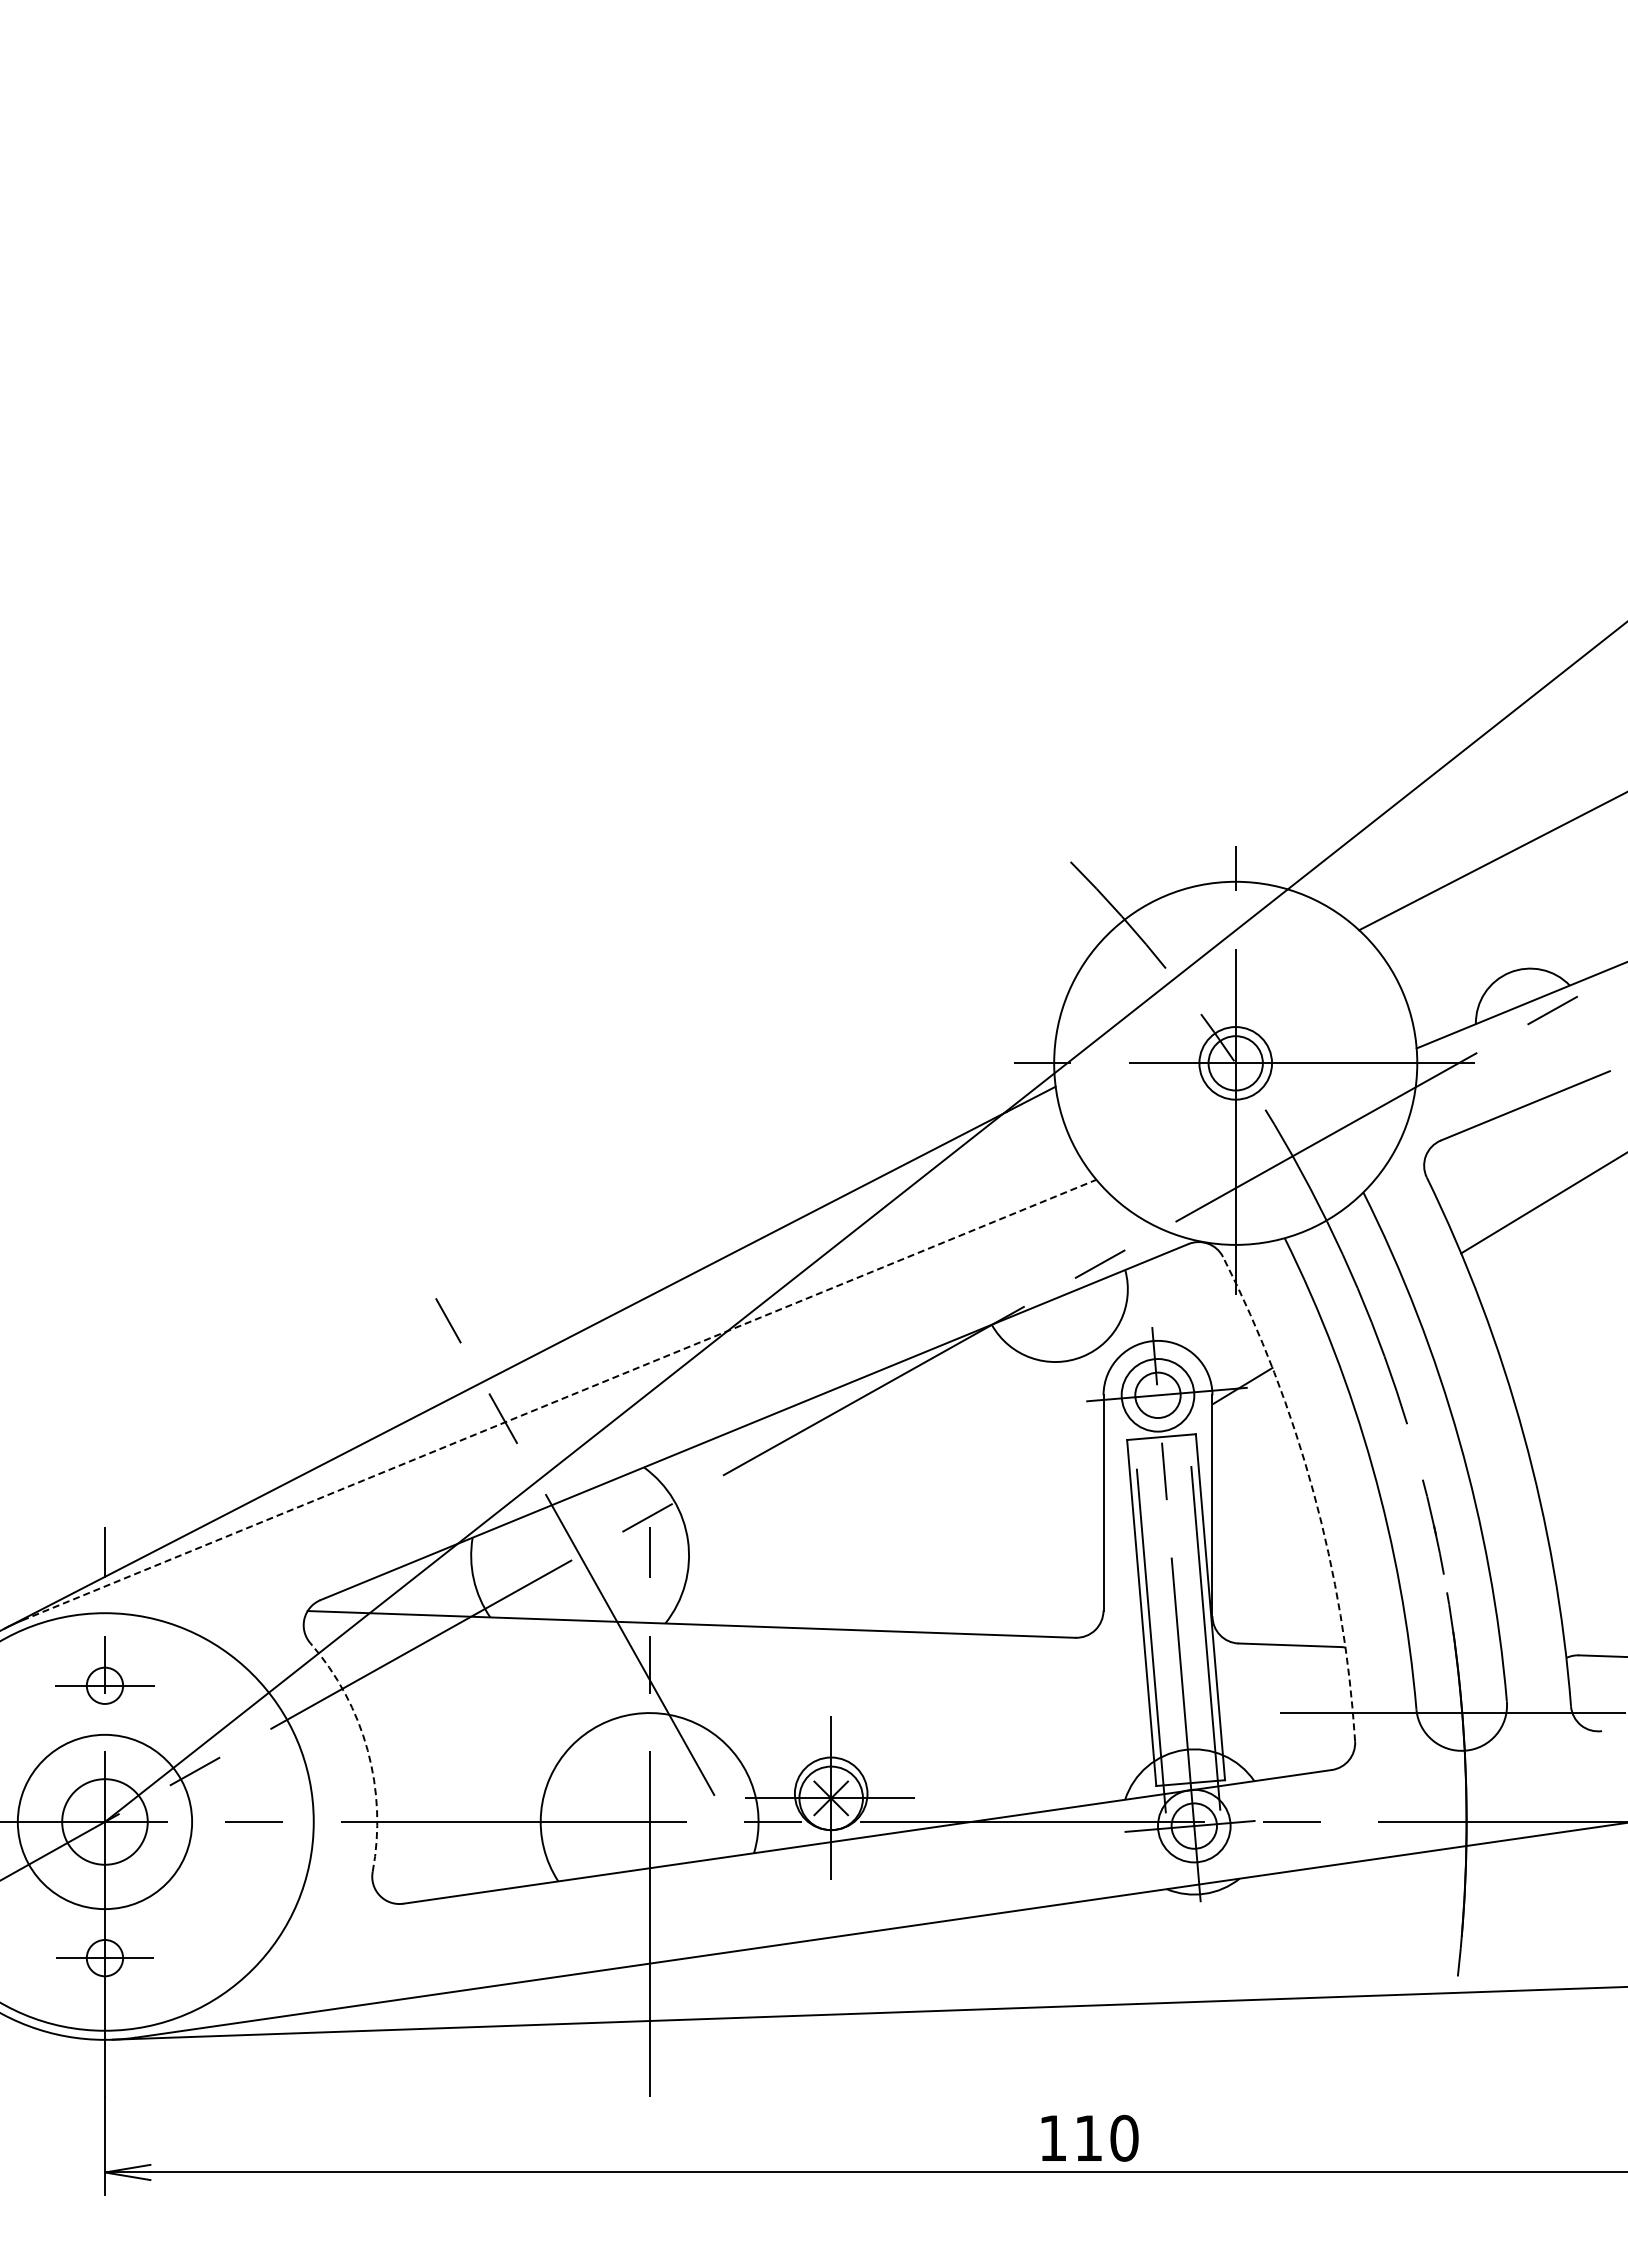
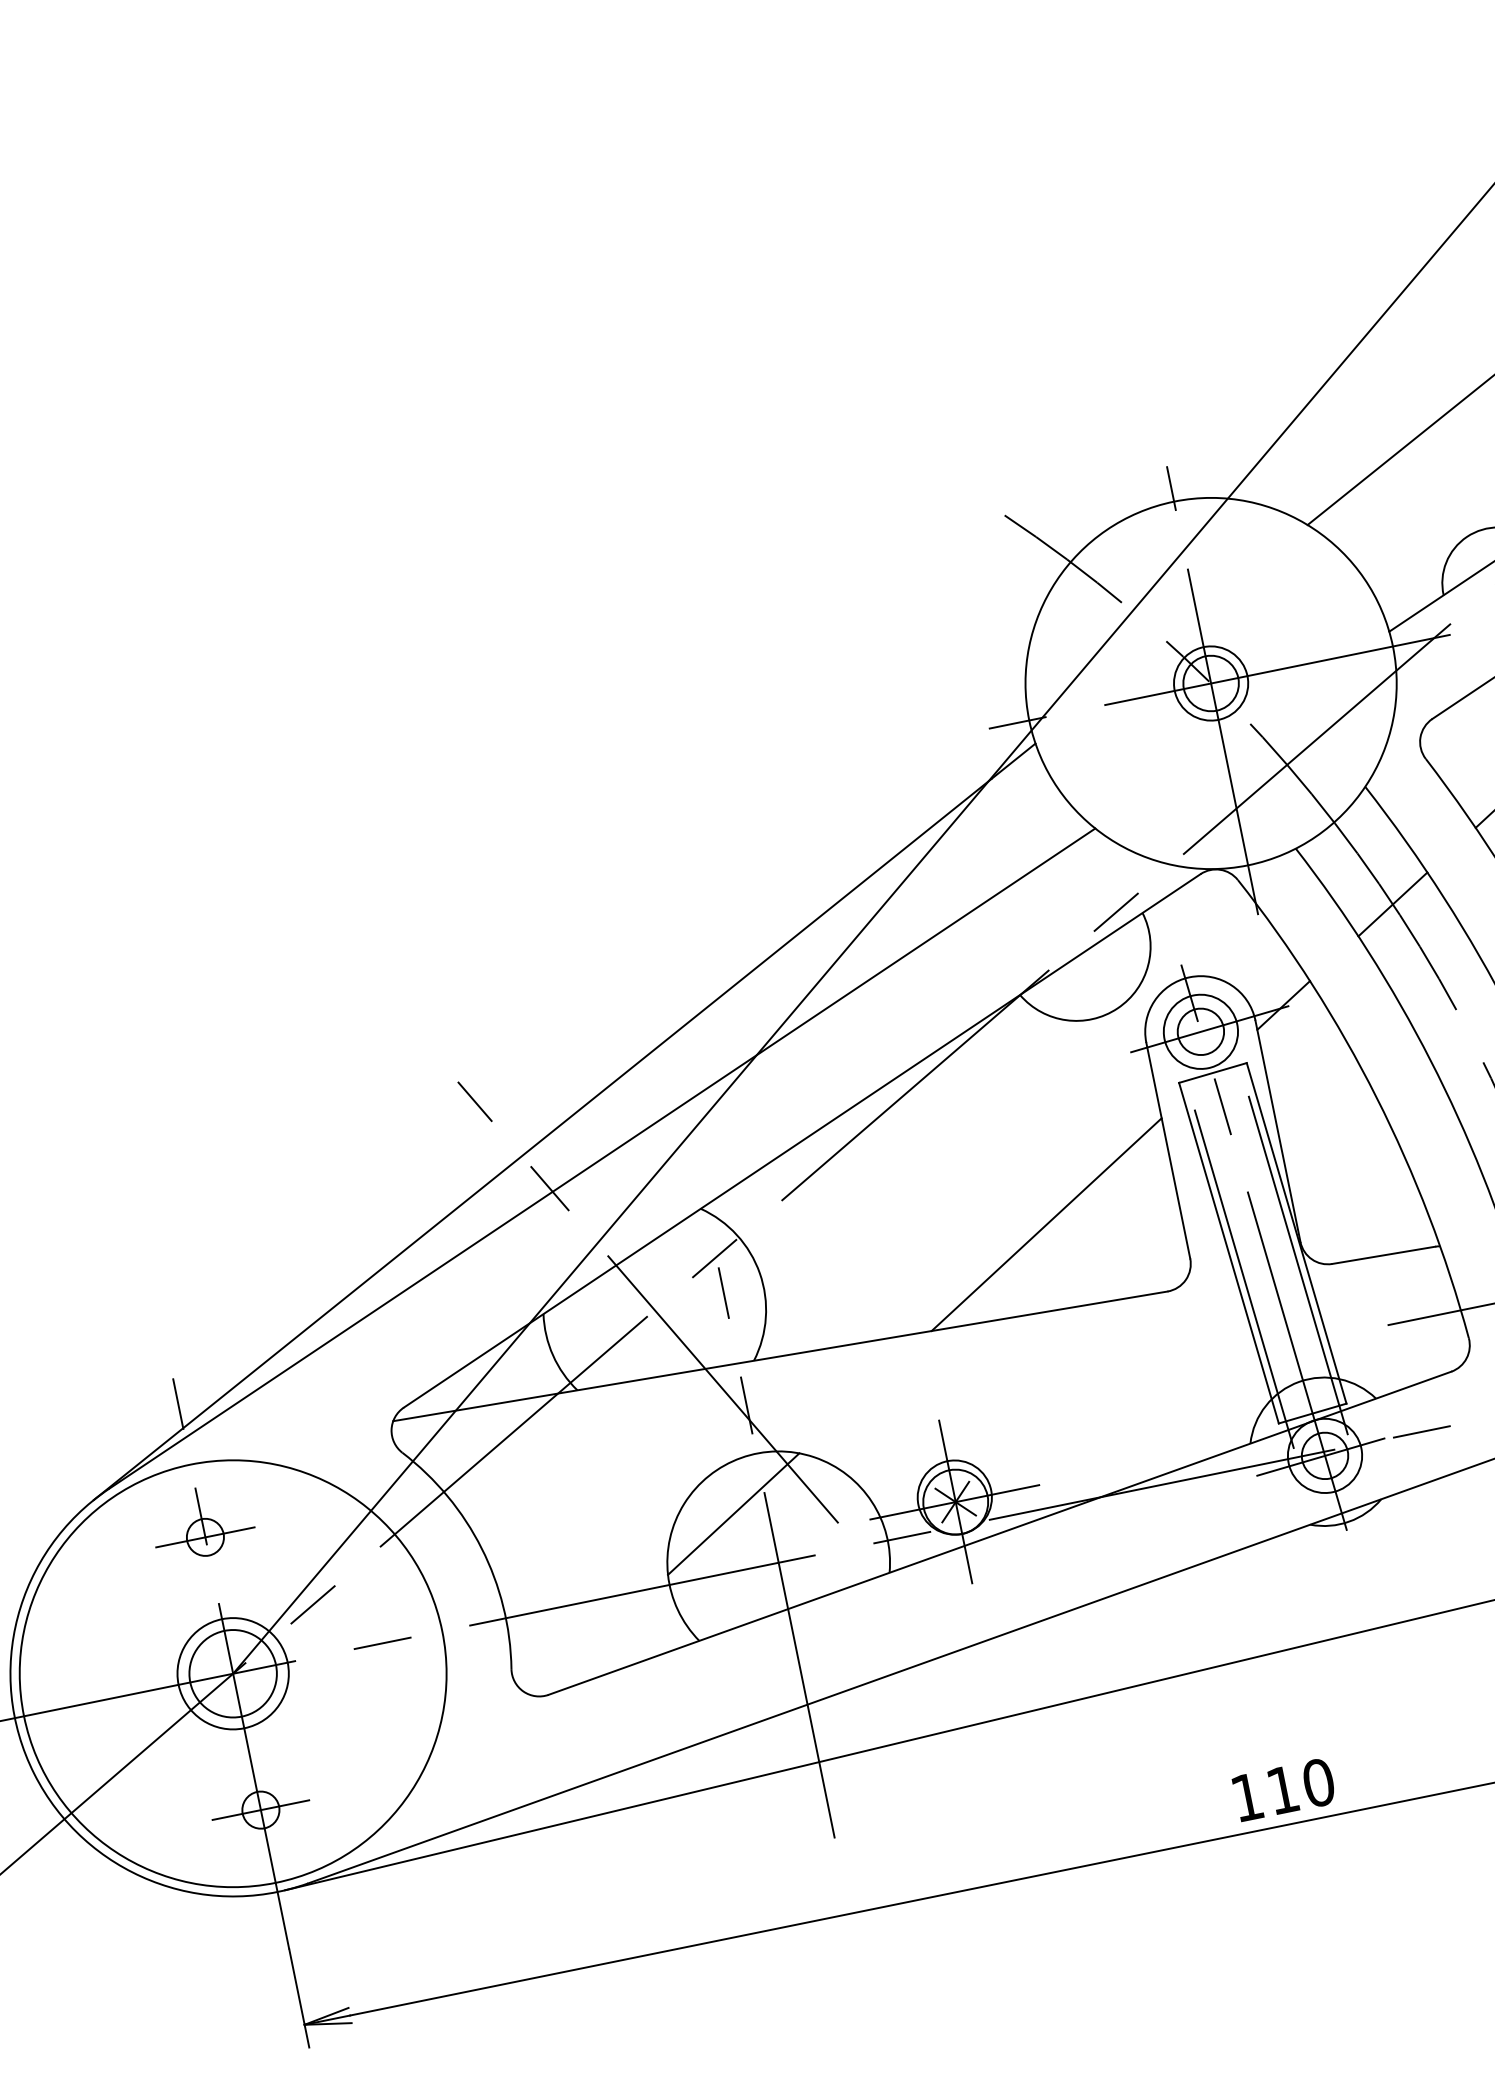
line: (1366, 1310) -> (1392, 904), added
line: (559, 1400) -> (602, 1158), dashed -> solid
arc: (1313, 1492) -> (1376, 1097), dashed -> solid
line: (972, 1549) -> (1046, 1224), added
arc: (367, 1750) -> (481, 1548), dashed -> solid
line: (615, 1766) -> (733, 1514), added
circle: (104, 1821) -> (232, 1673), size x0.62

